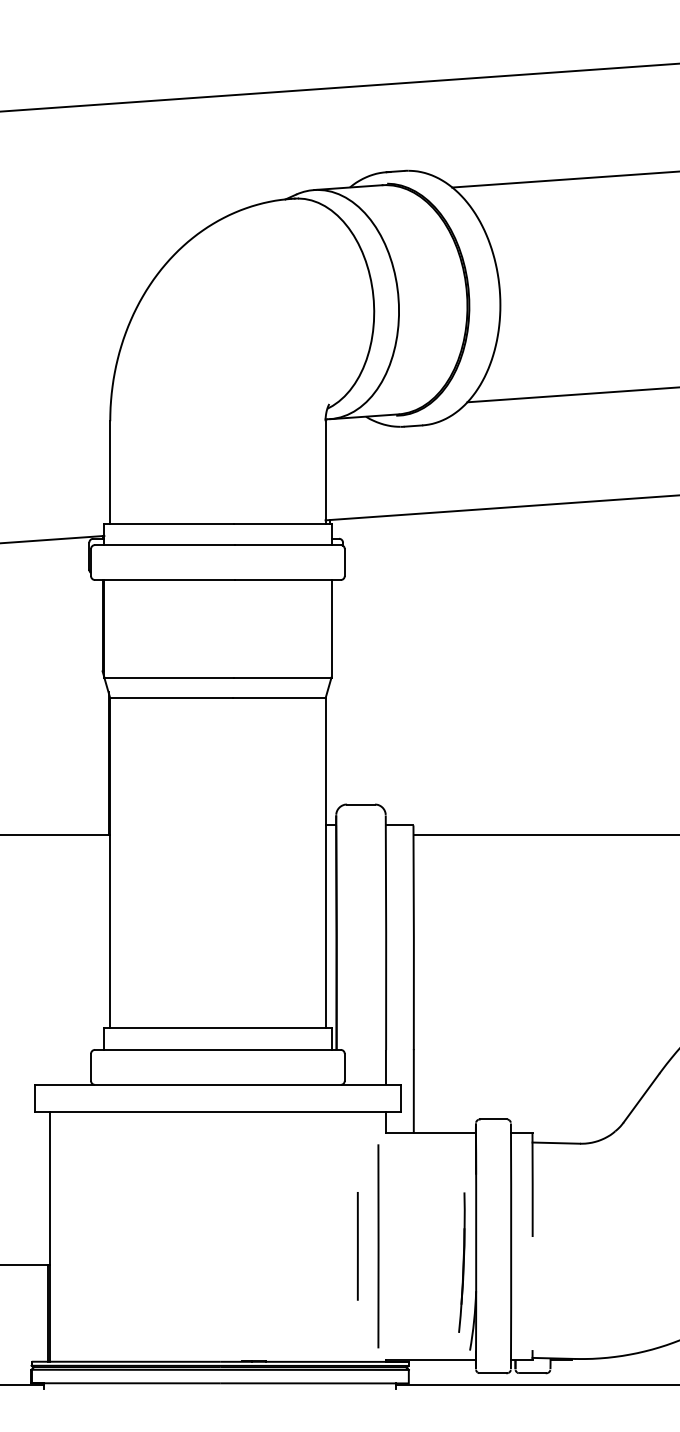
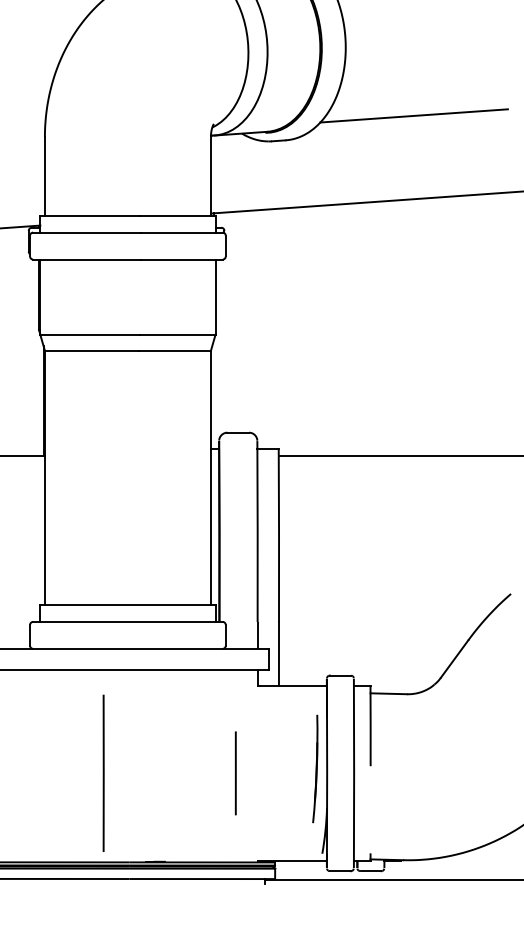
line: (378, 1246) -> (103, 773), moved
part: (461, 1262) -> (314, 768), moved

